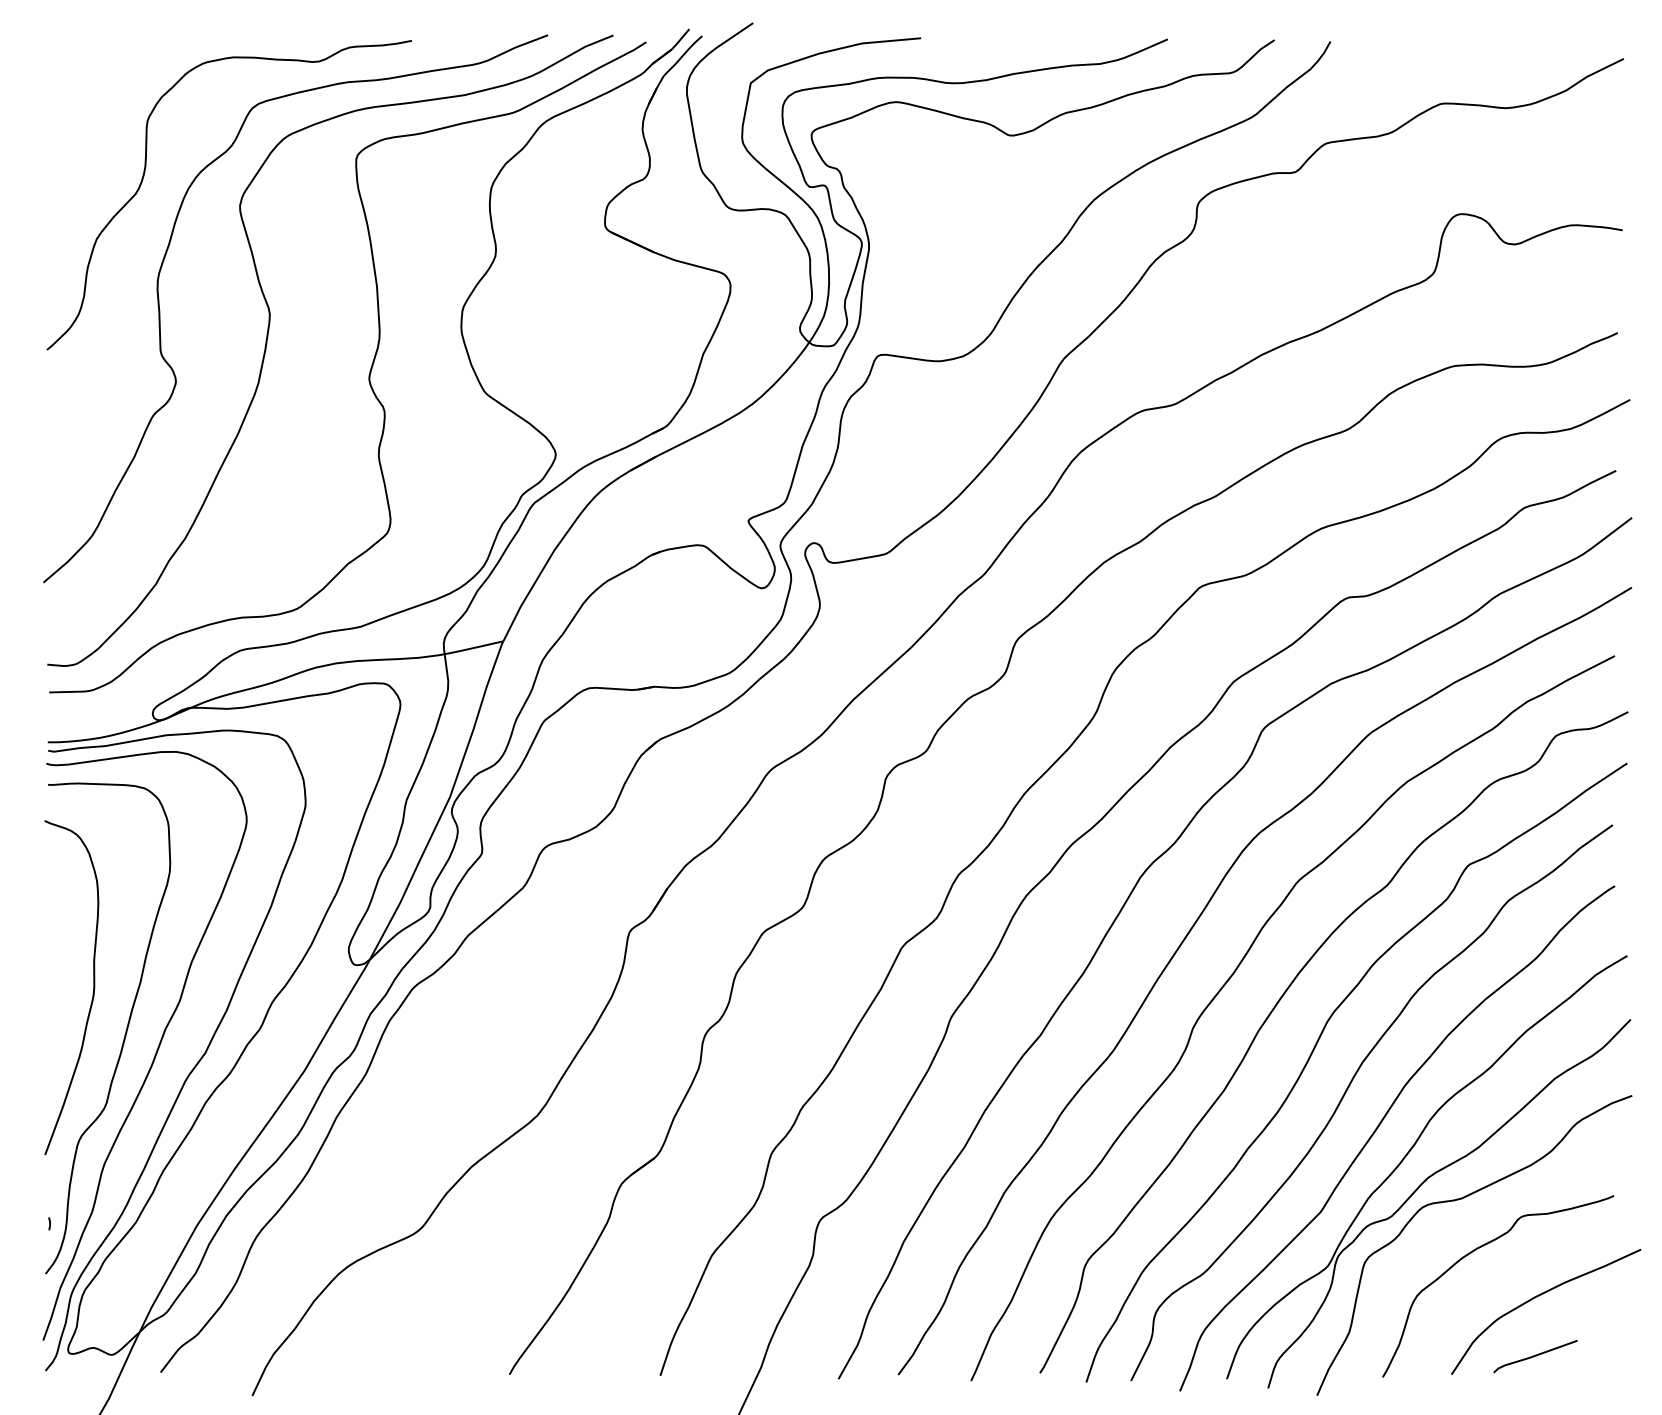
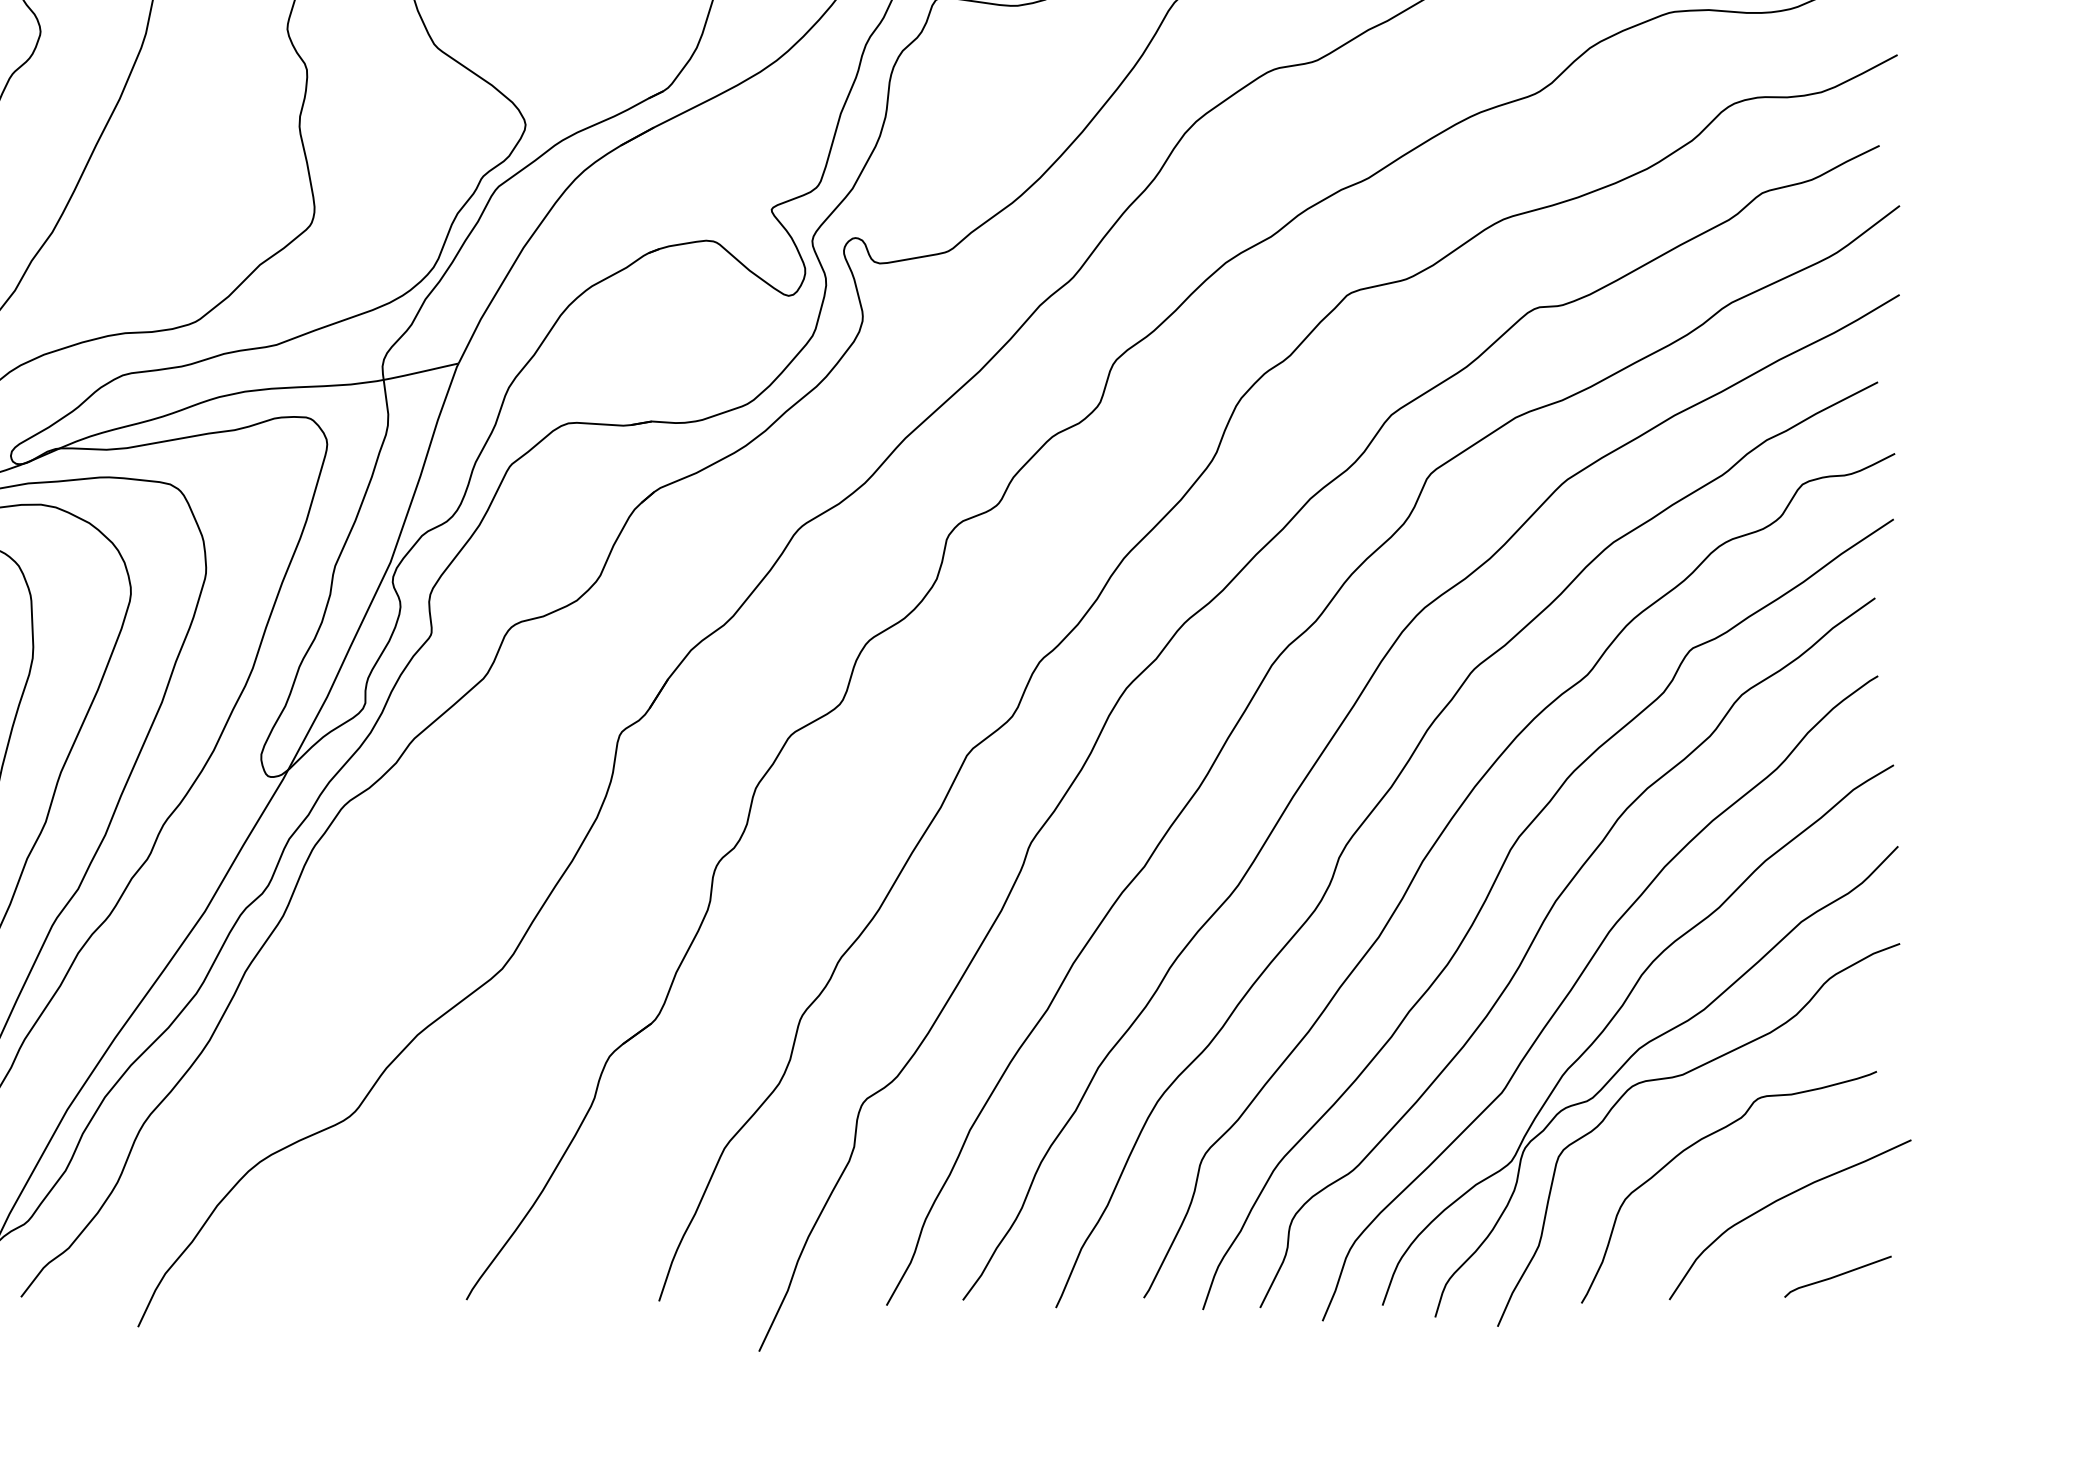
line: (1535, 1356) -> (1837, 1276), moved

